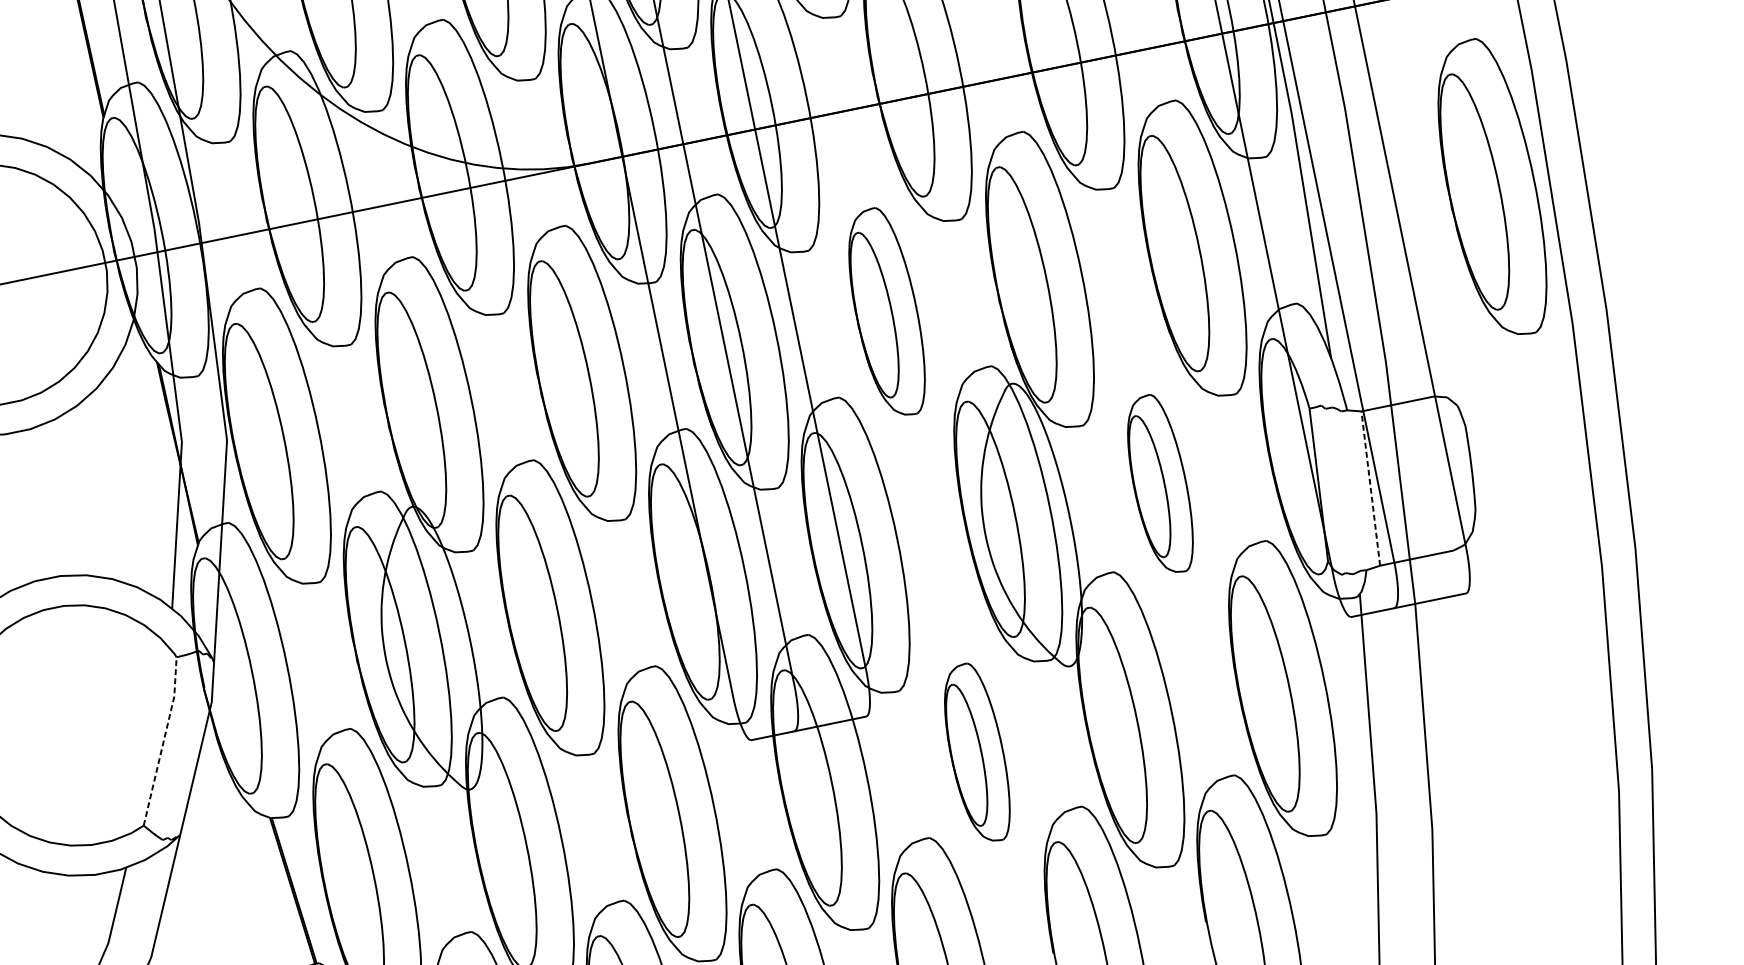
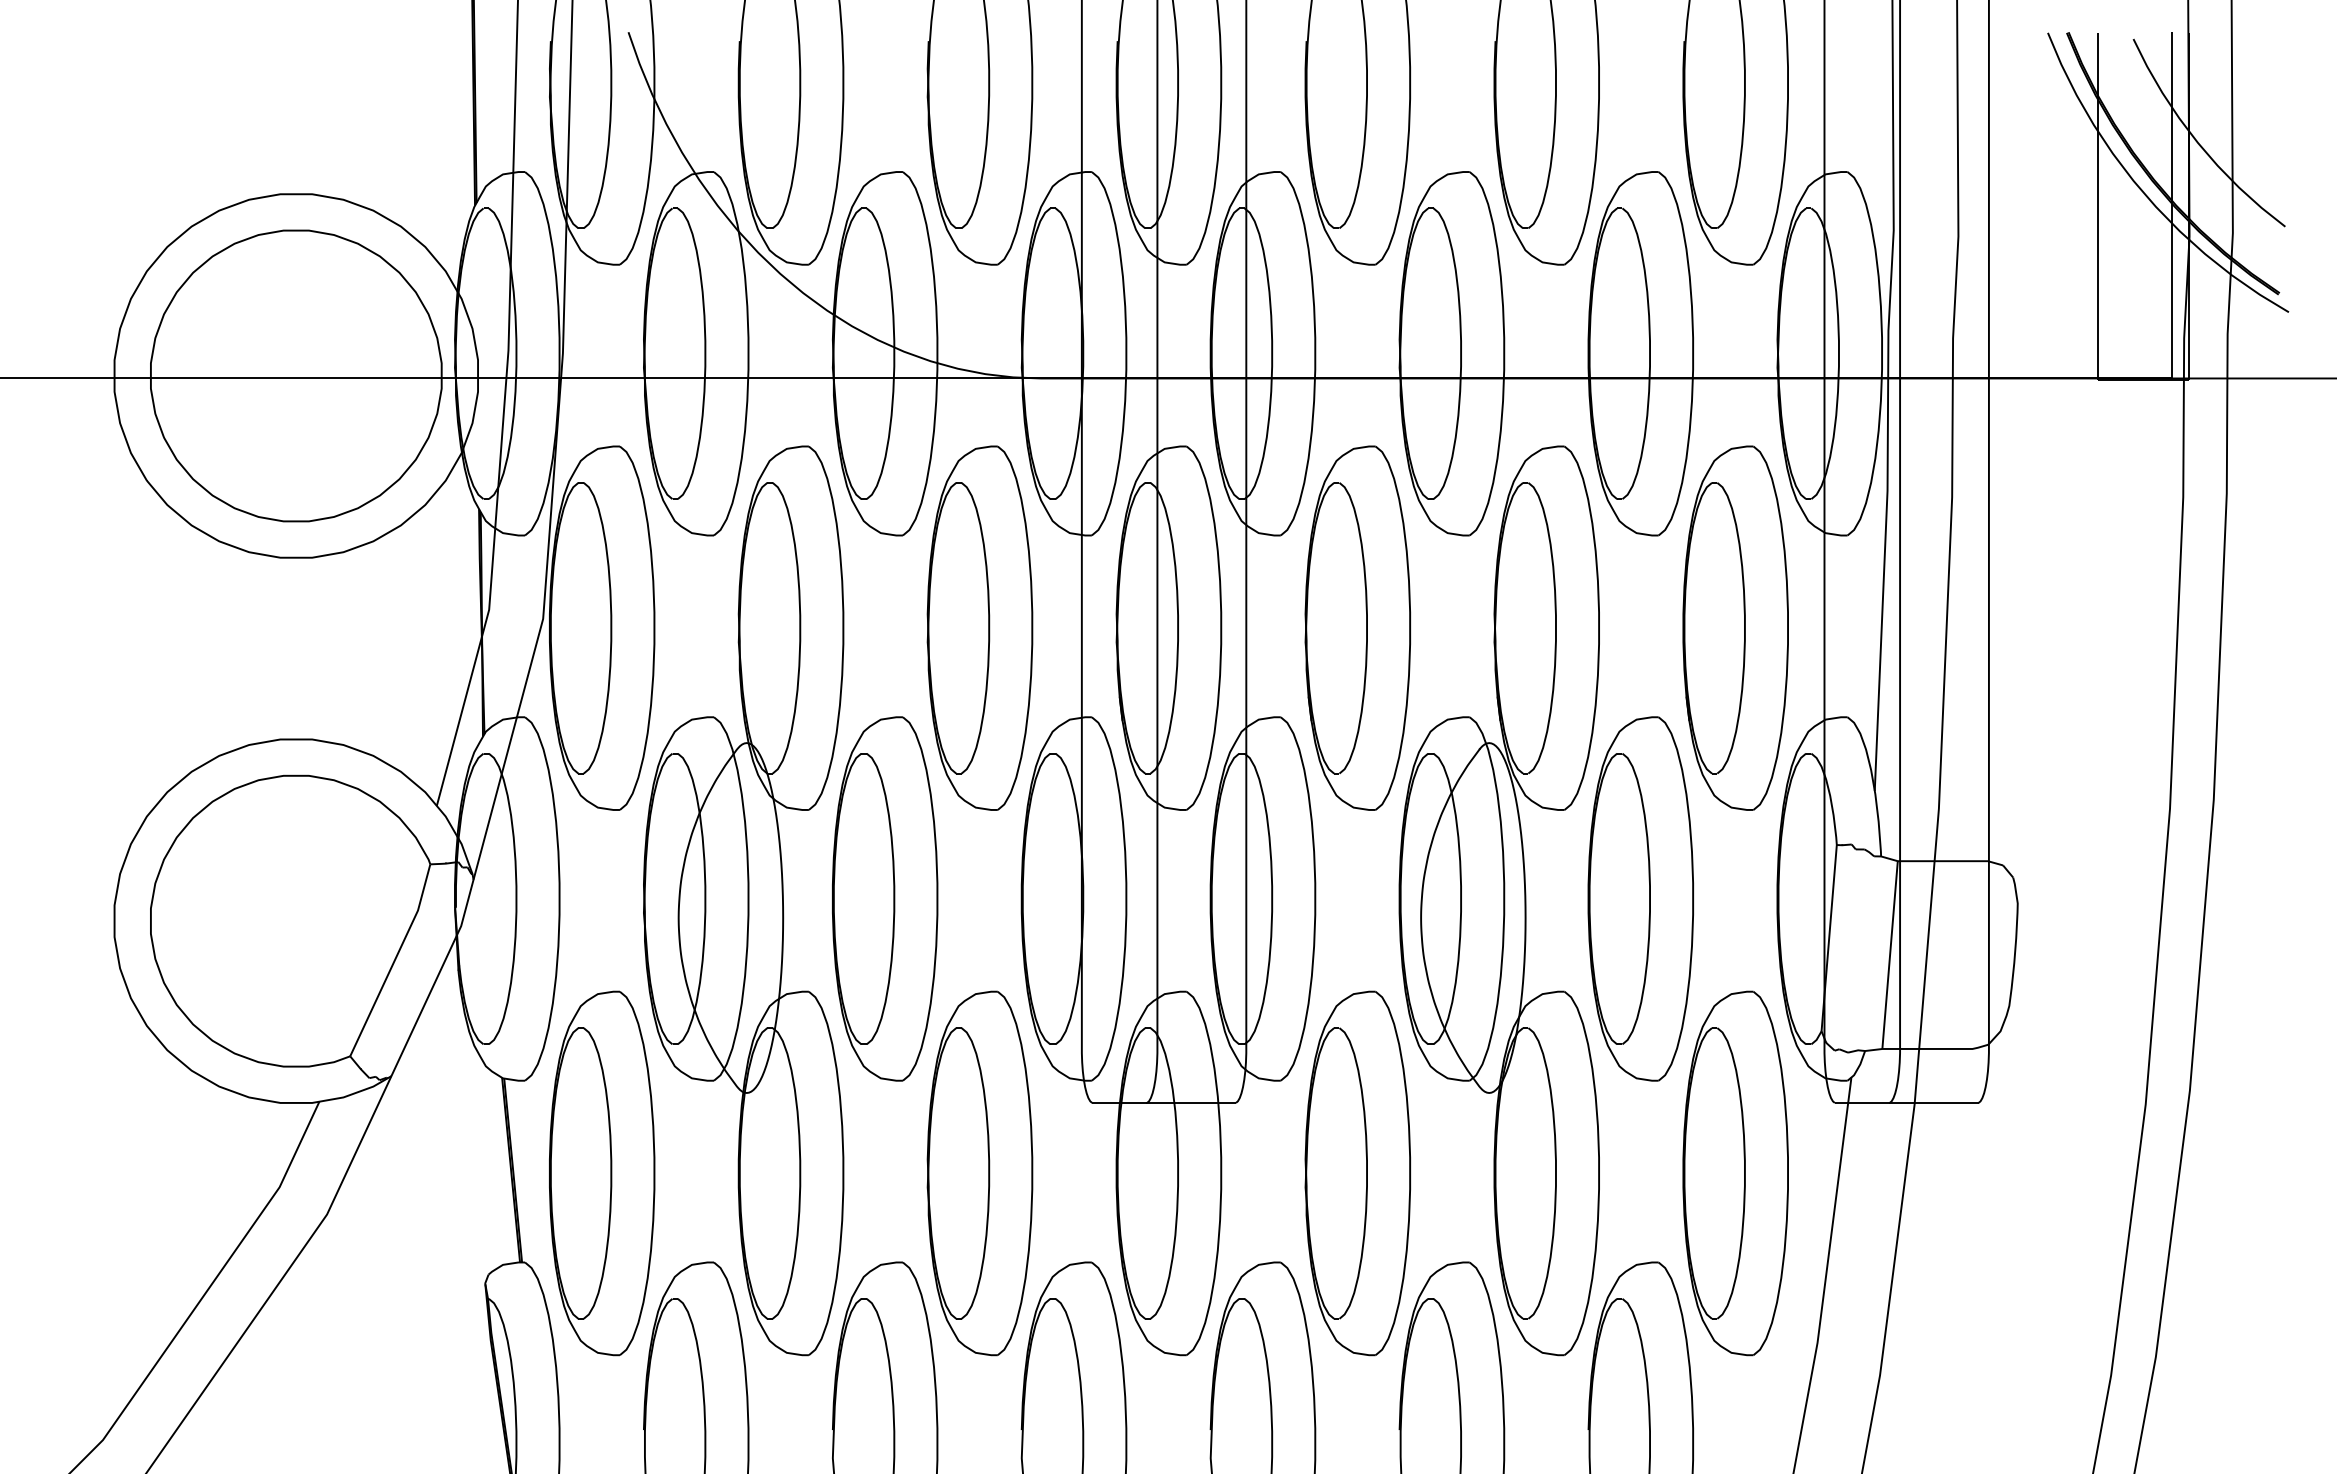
part: (1491, 188) -> (2106, 627), removed
part: (886, 312) -> (1357, 627), size x1.43
part: (1159, 484) -> (1640, 898), size x1.67
line: (1371, 488) -> (1890, 954), dashed -> solid
line: (163, 741) -> (394, 961), dashed -> solid
part: (976, 753) -> (1357, 1173), size x1.67

